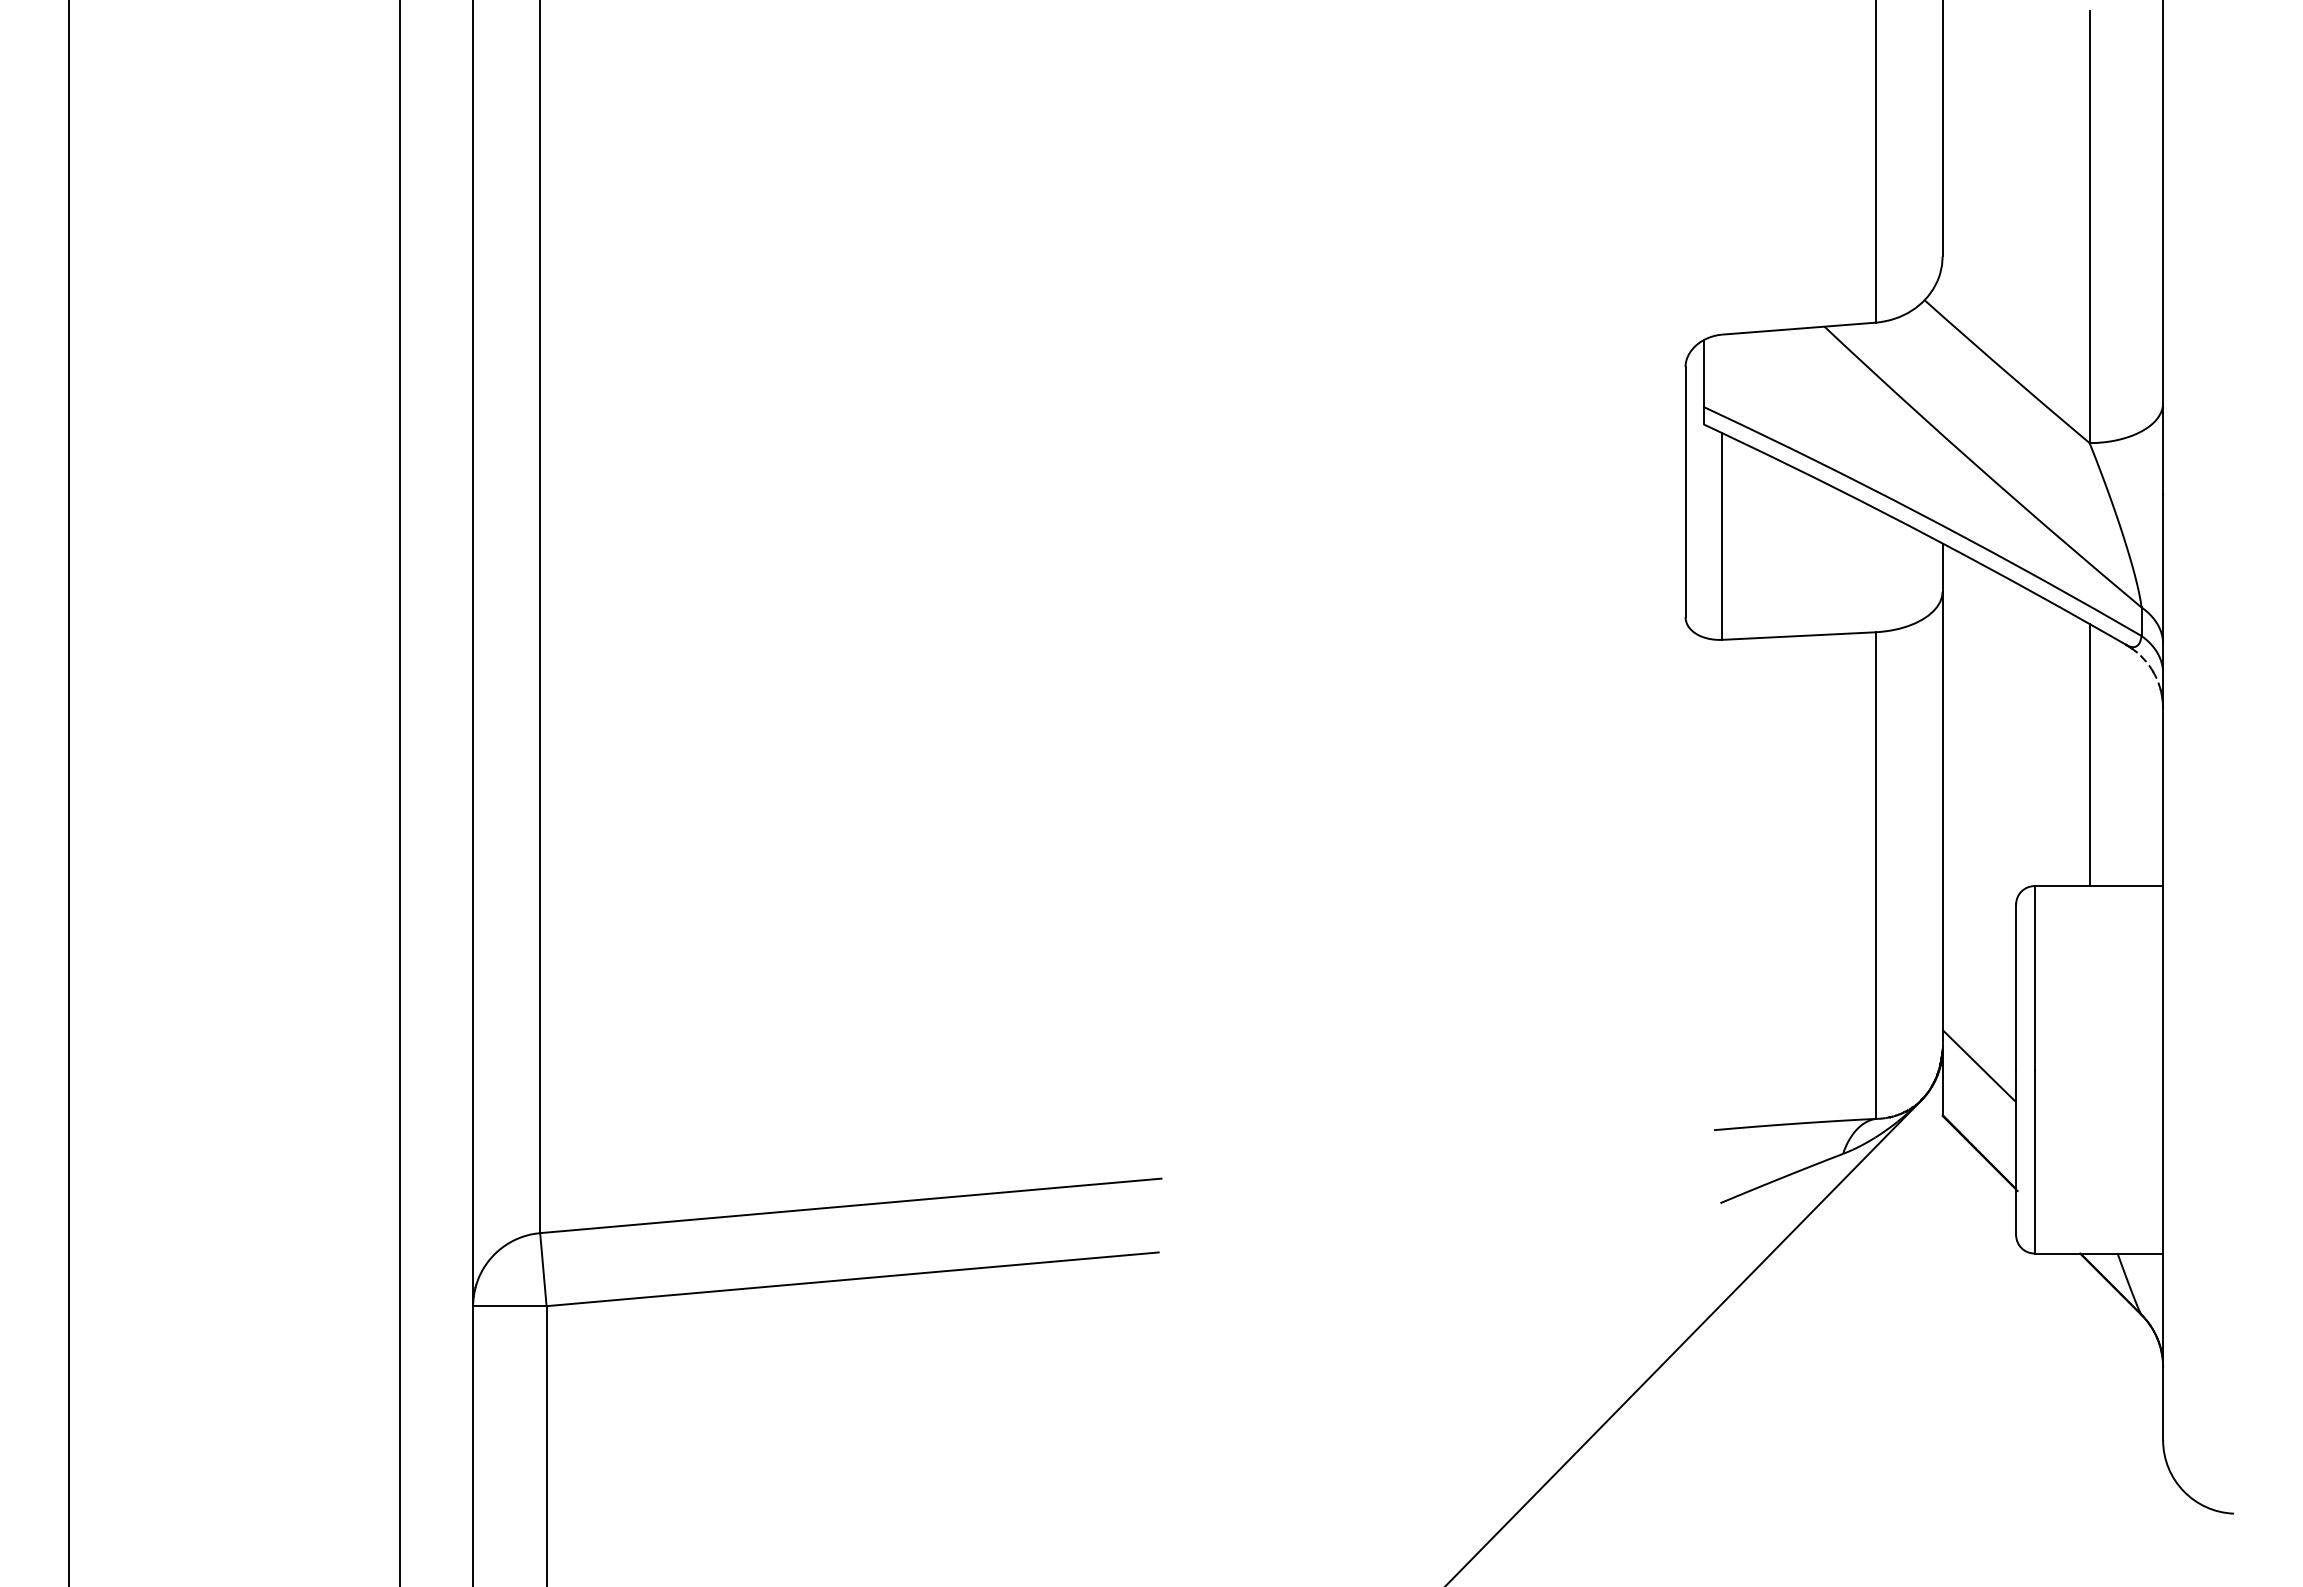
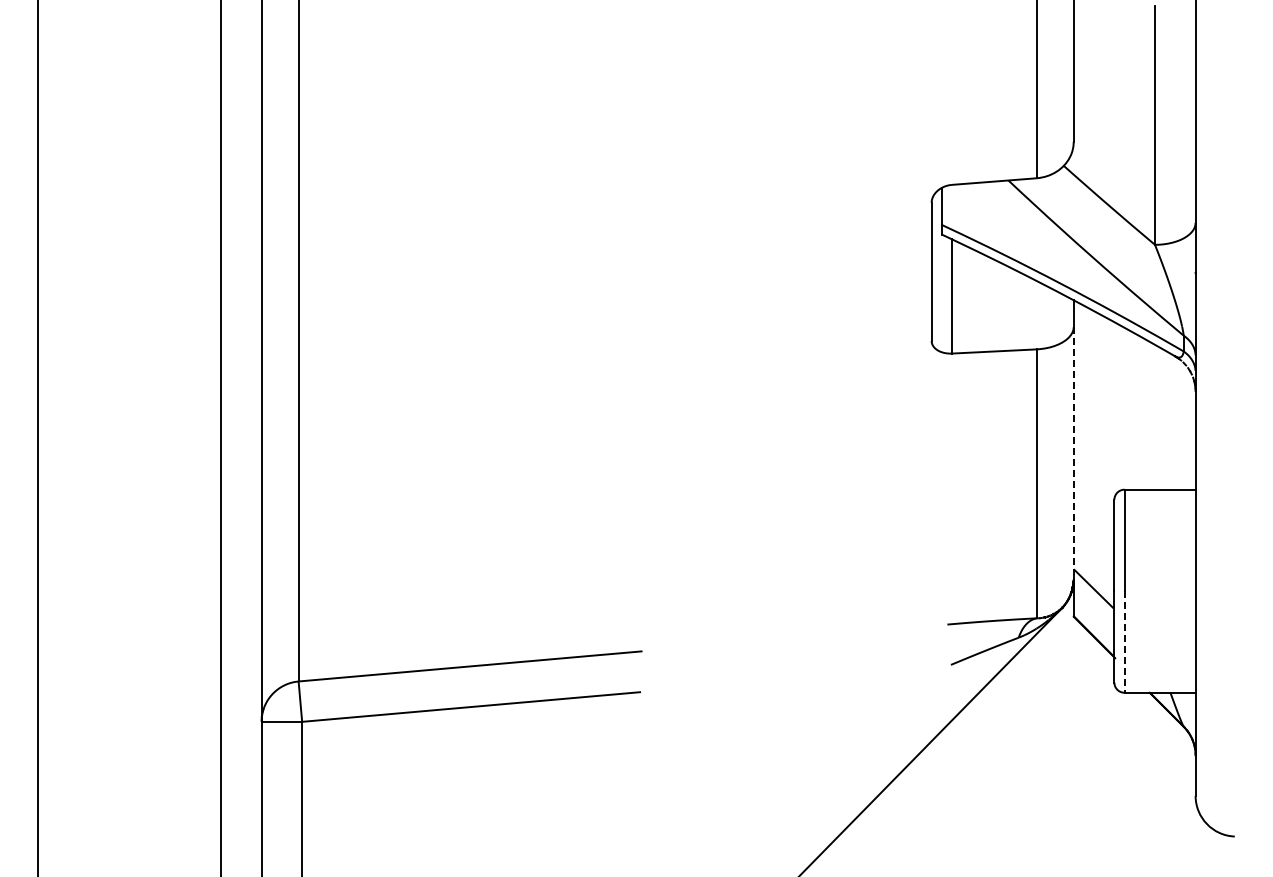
line: (2090, 753) -> (1155, 416), removed
line: (1942, 815) -> (1073, 450), solid -> dashed
line: (2034, 1160) -> (1124, 641), solid -> dashed

